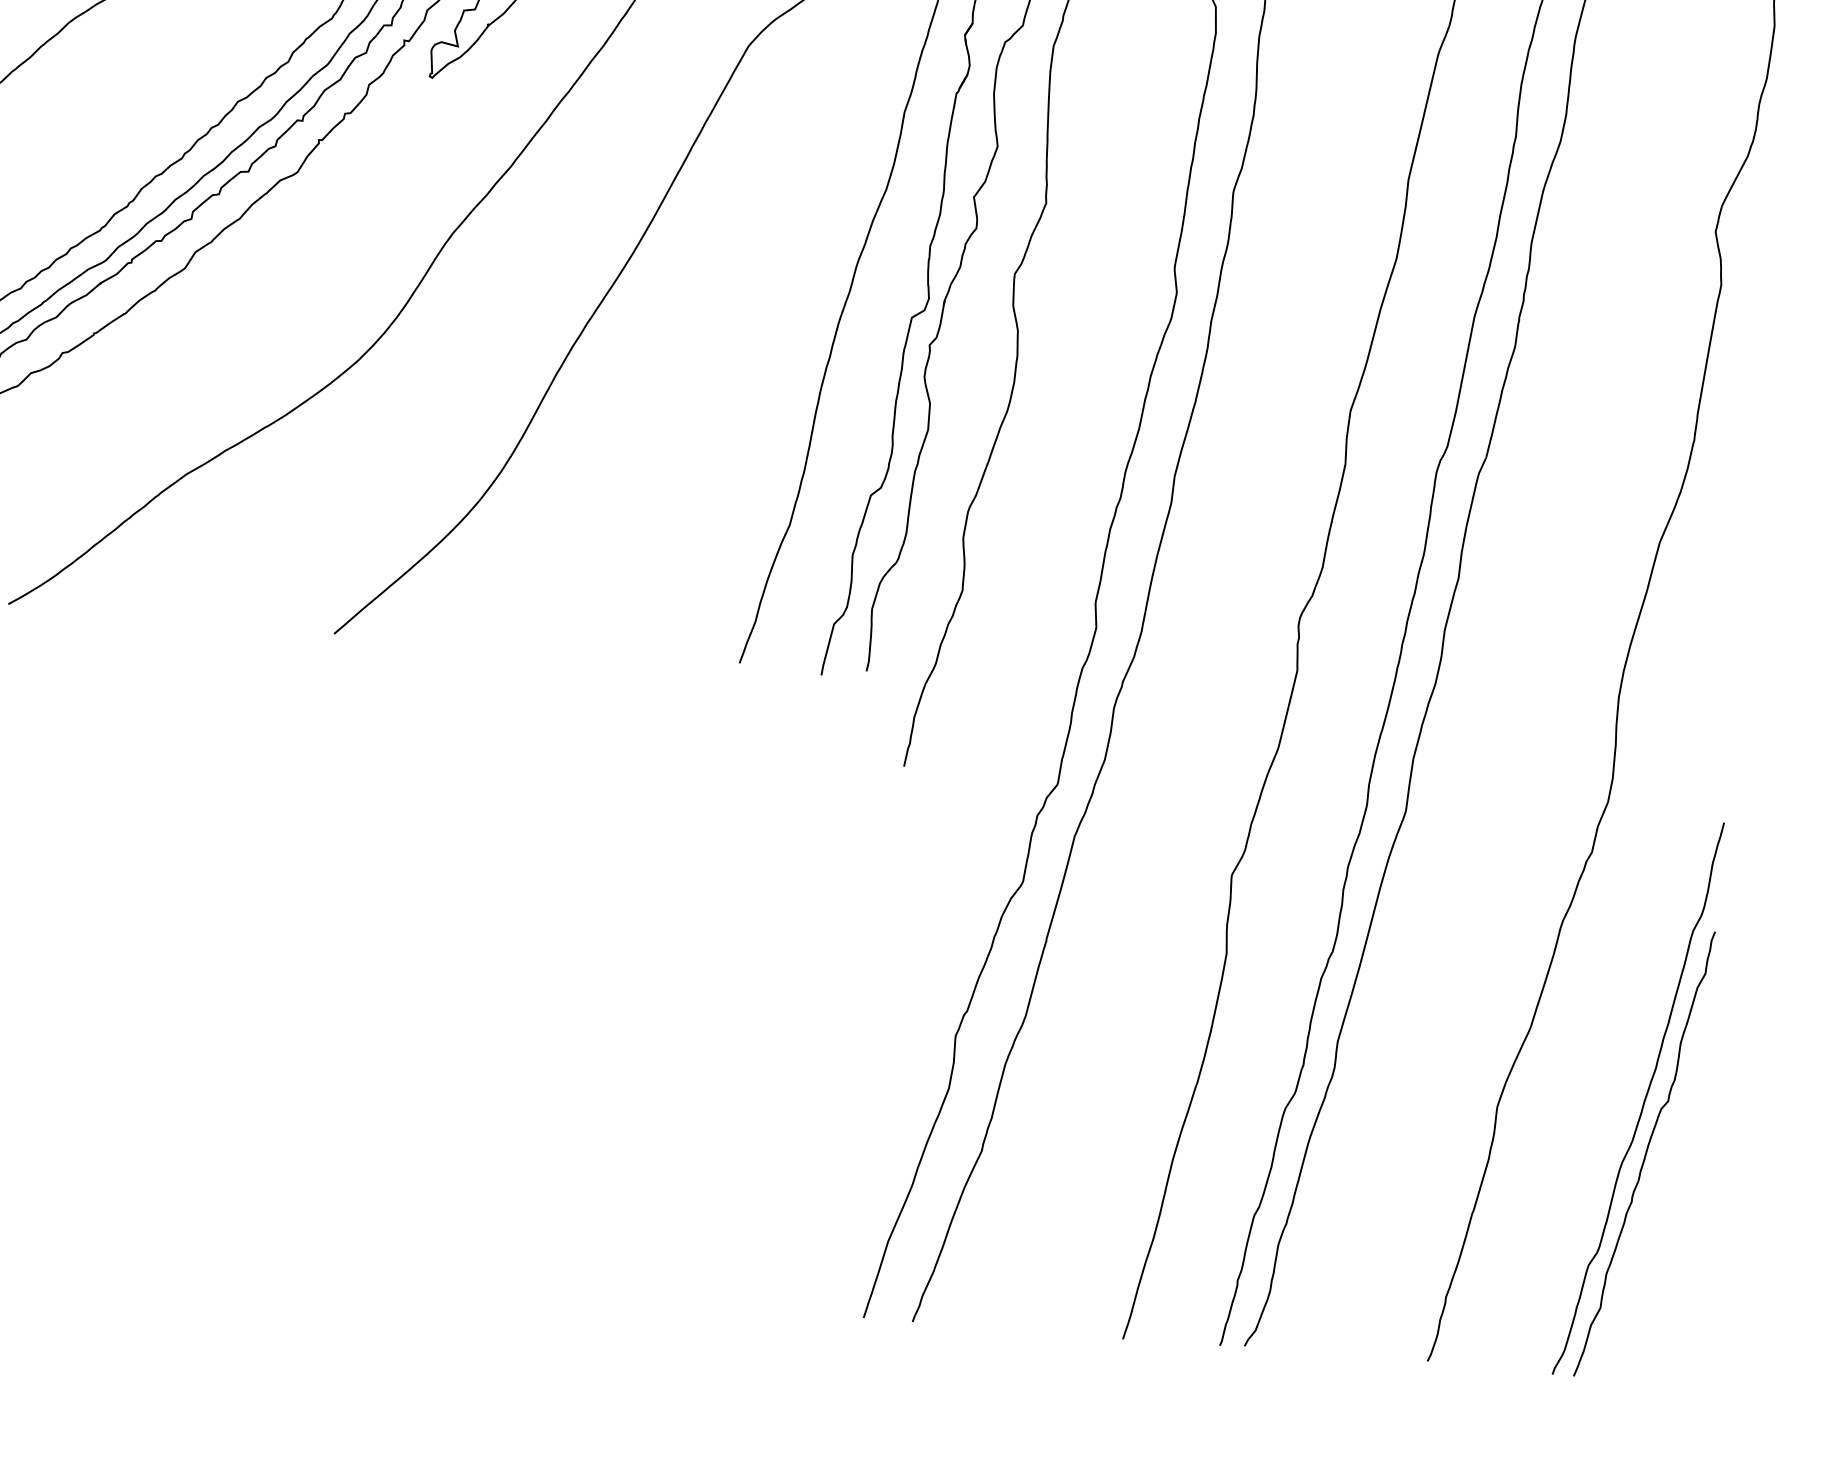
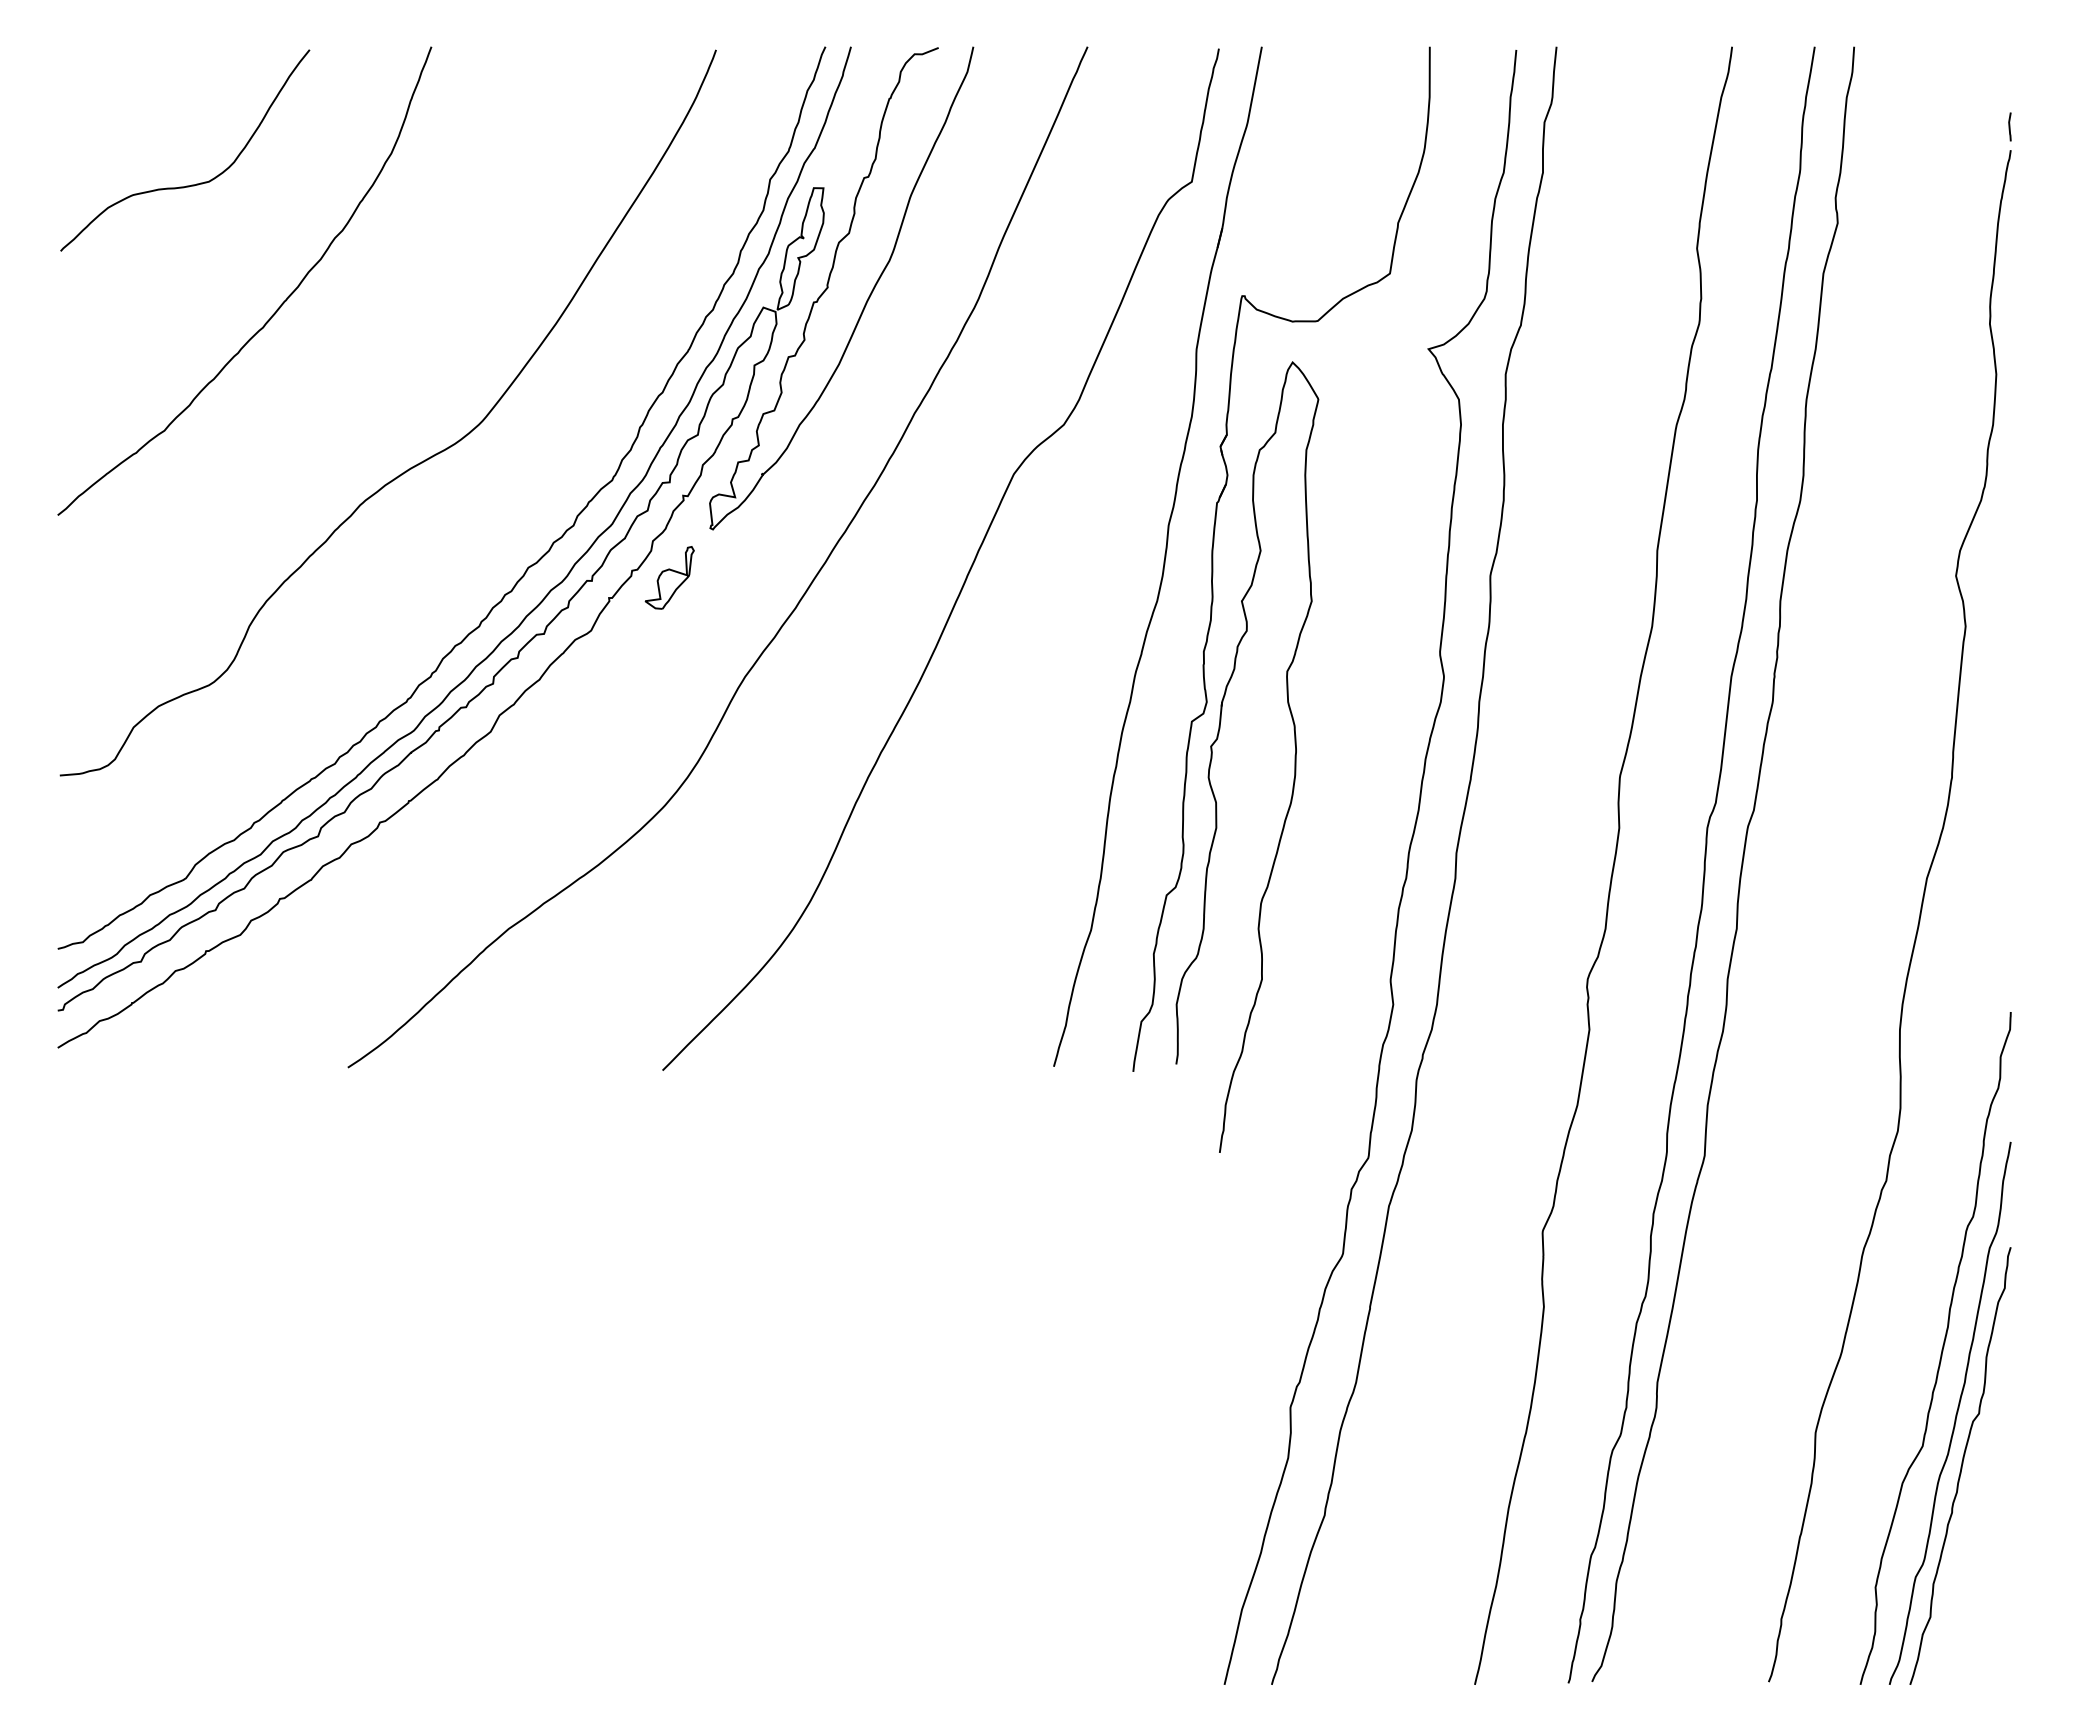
part: (383, 123) -> (669, 577), added
curve: (1634, 1031) -> (1941, 1349), added

